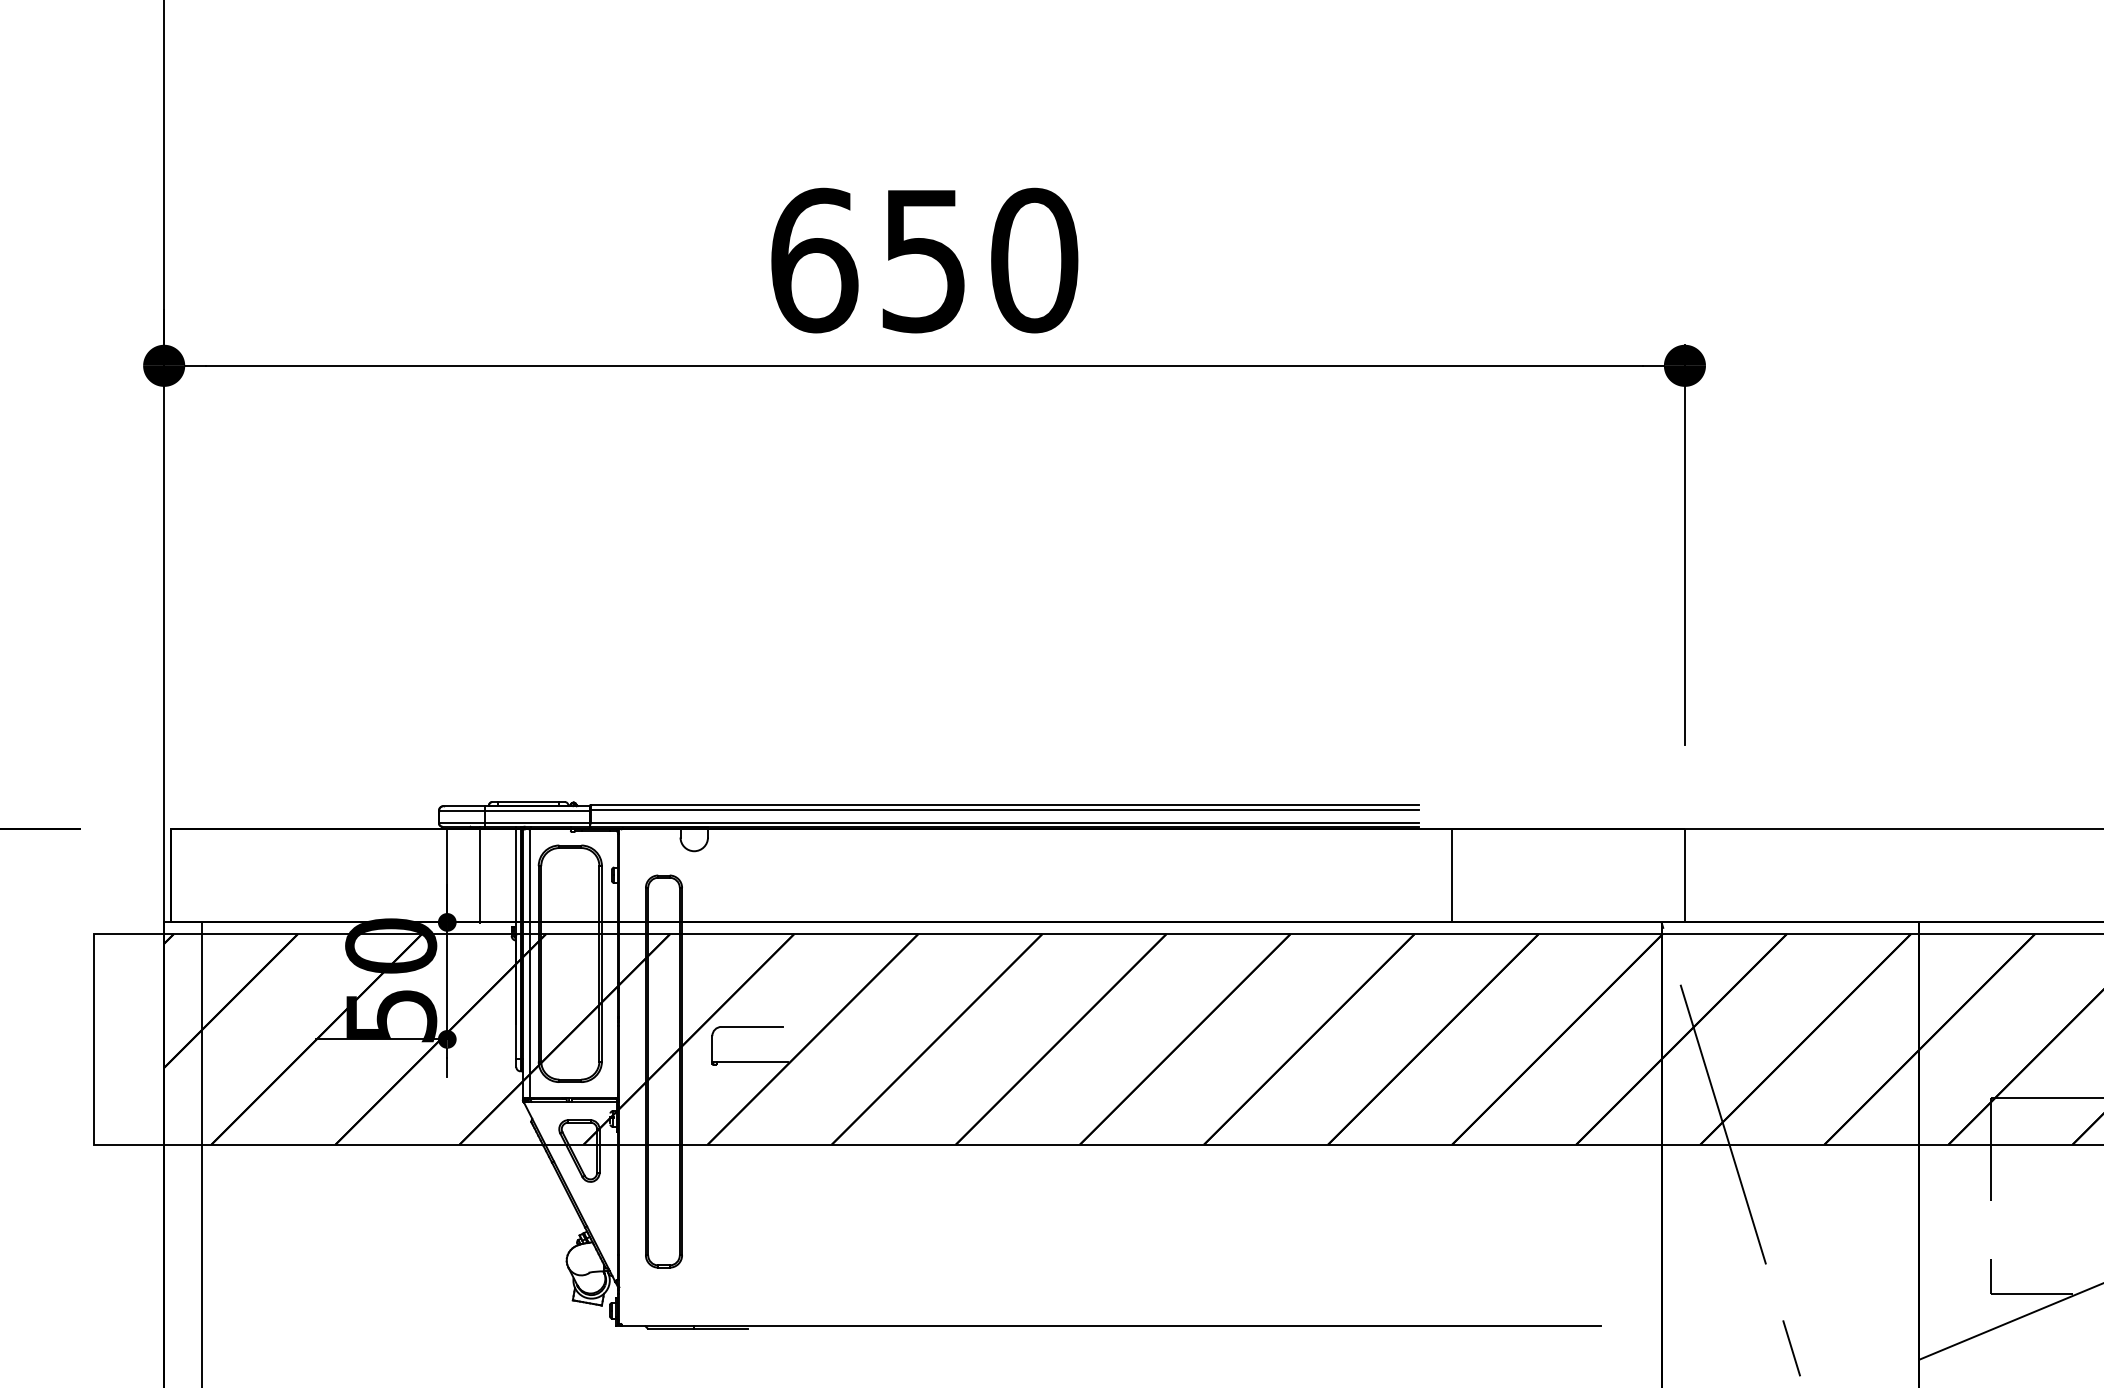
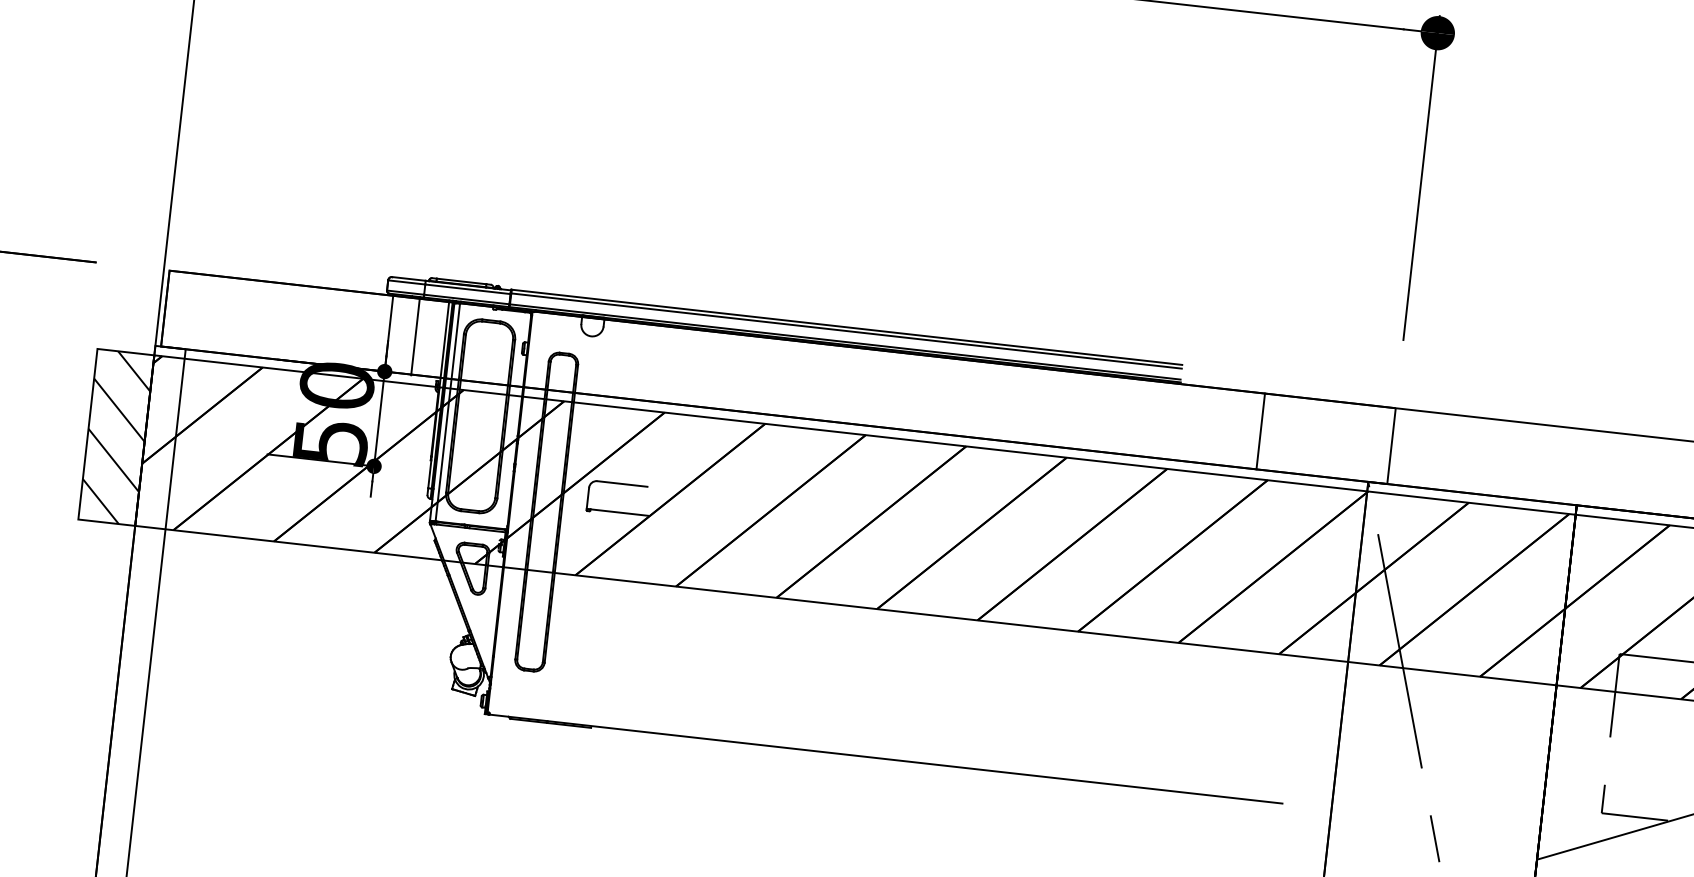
line: (1451, 875) -> (1260, 431), moved
hatch: (128, 1039) -> (115, 437), added

